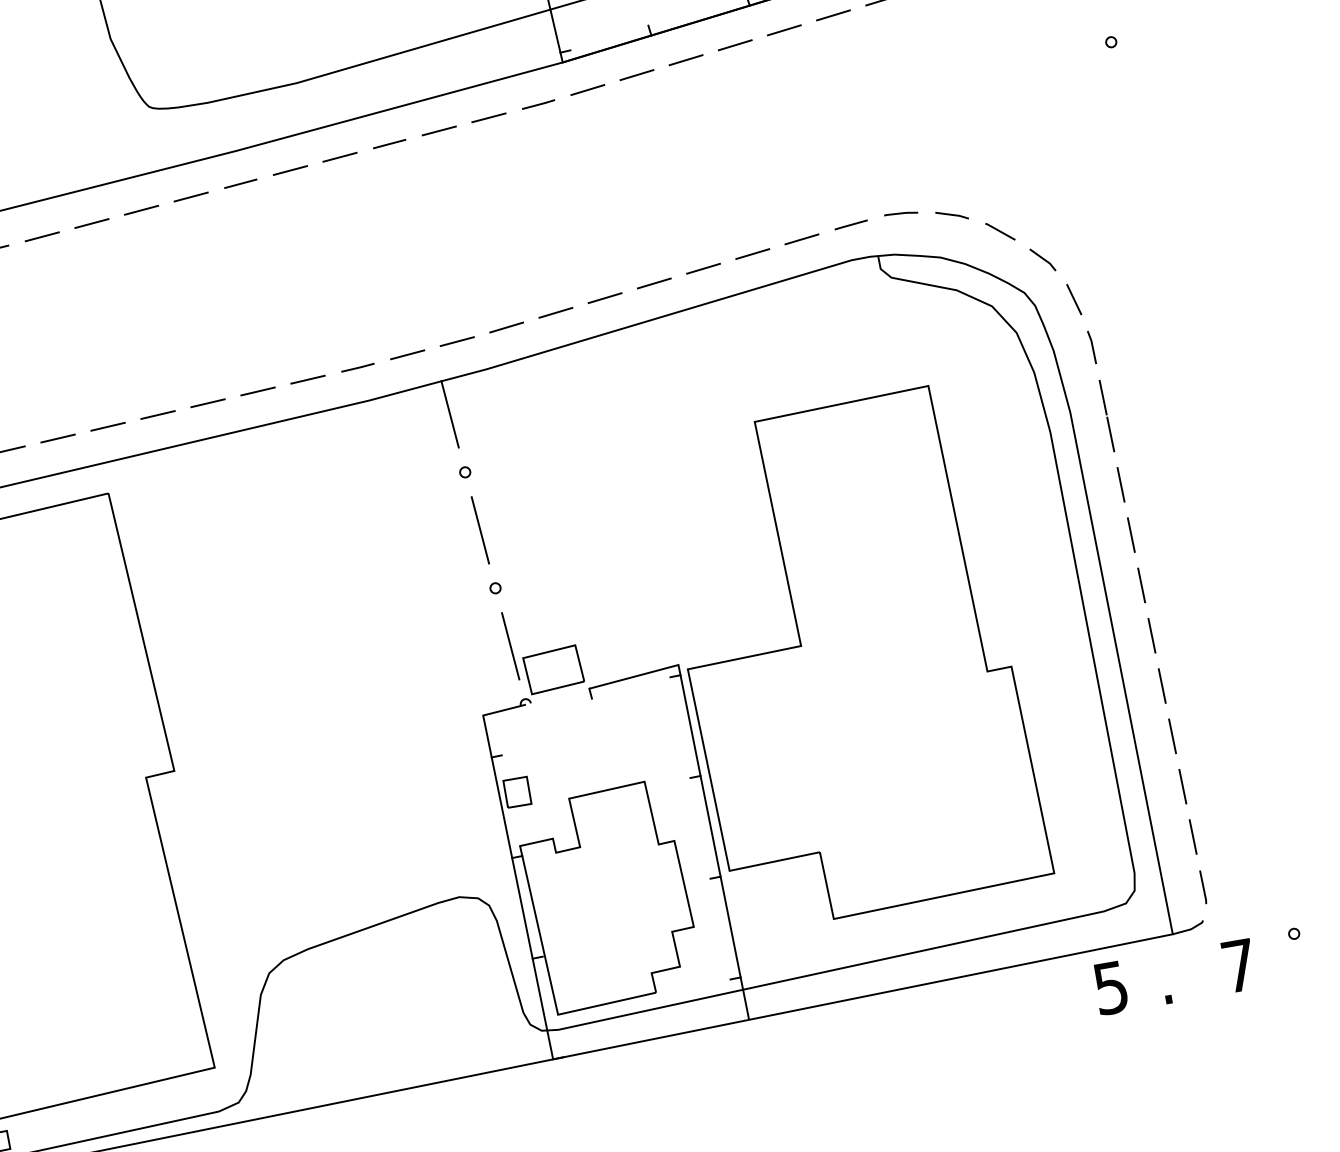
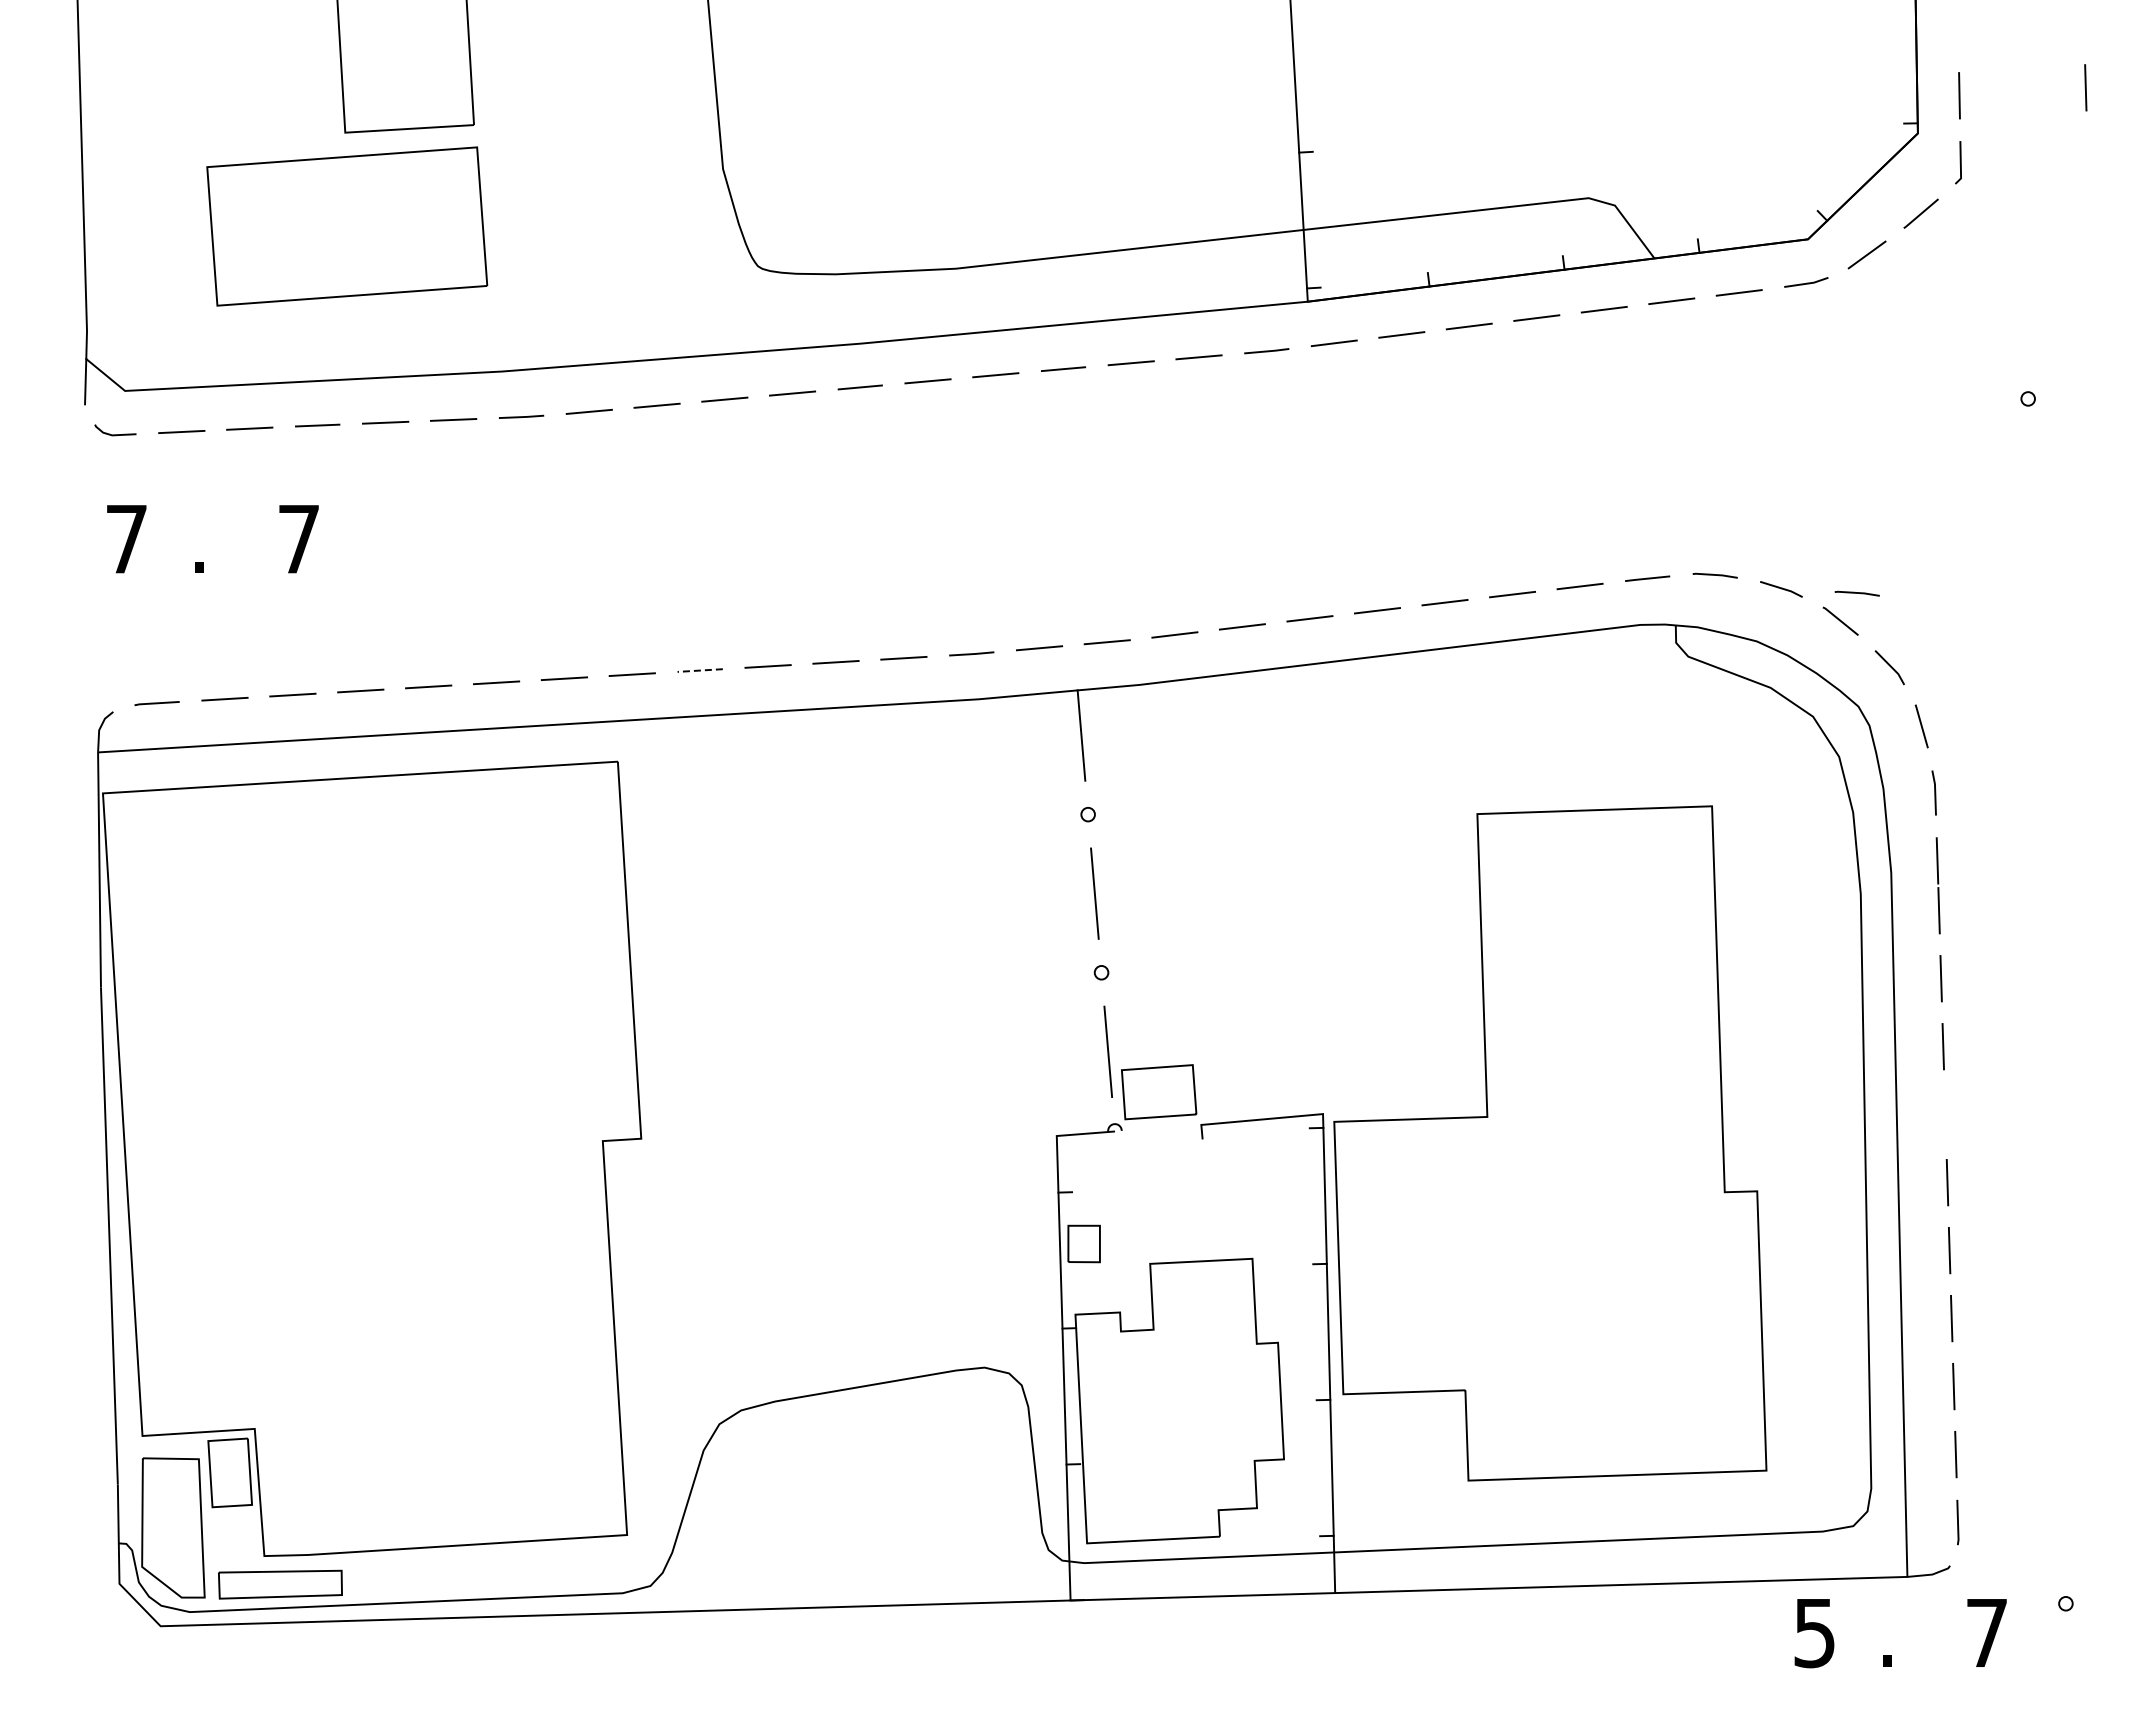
line: (1008, 209) -> (1856, 593), added
line: (158, 414) -> (700, 670), solid -> dashed
line: (1140, 585) -> (1944, 1114), removed

